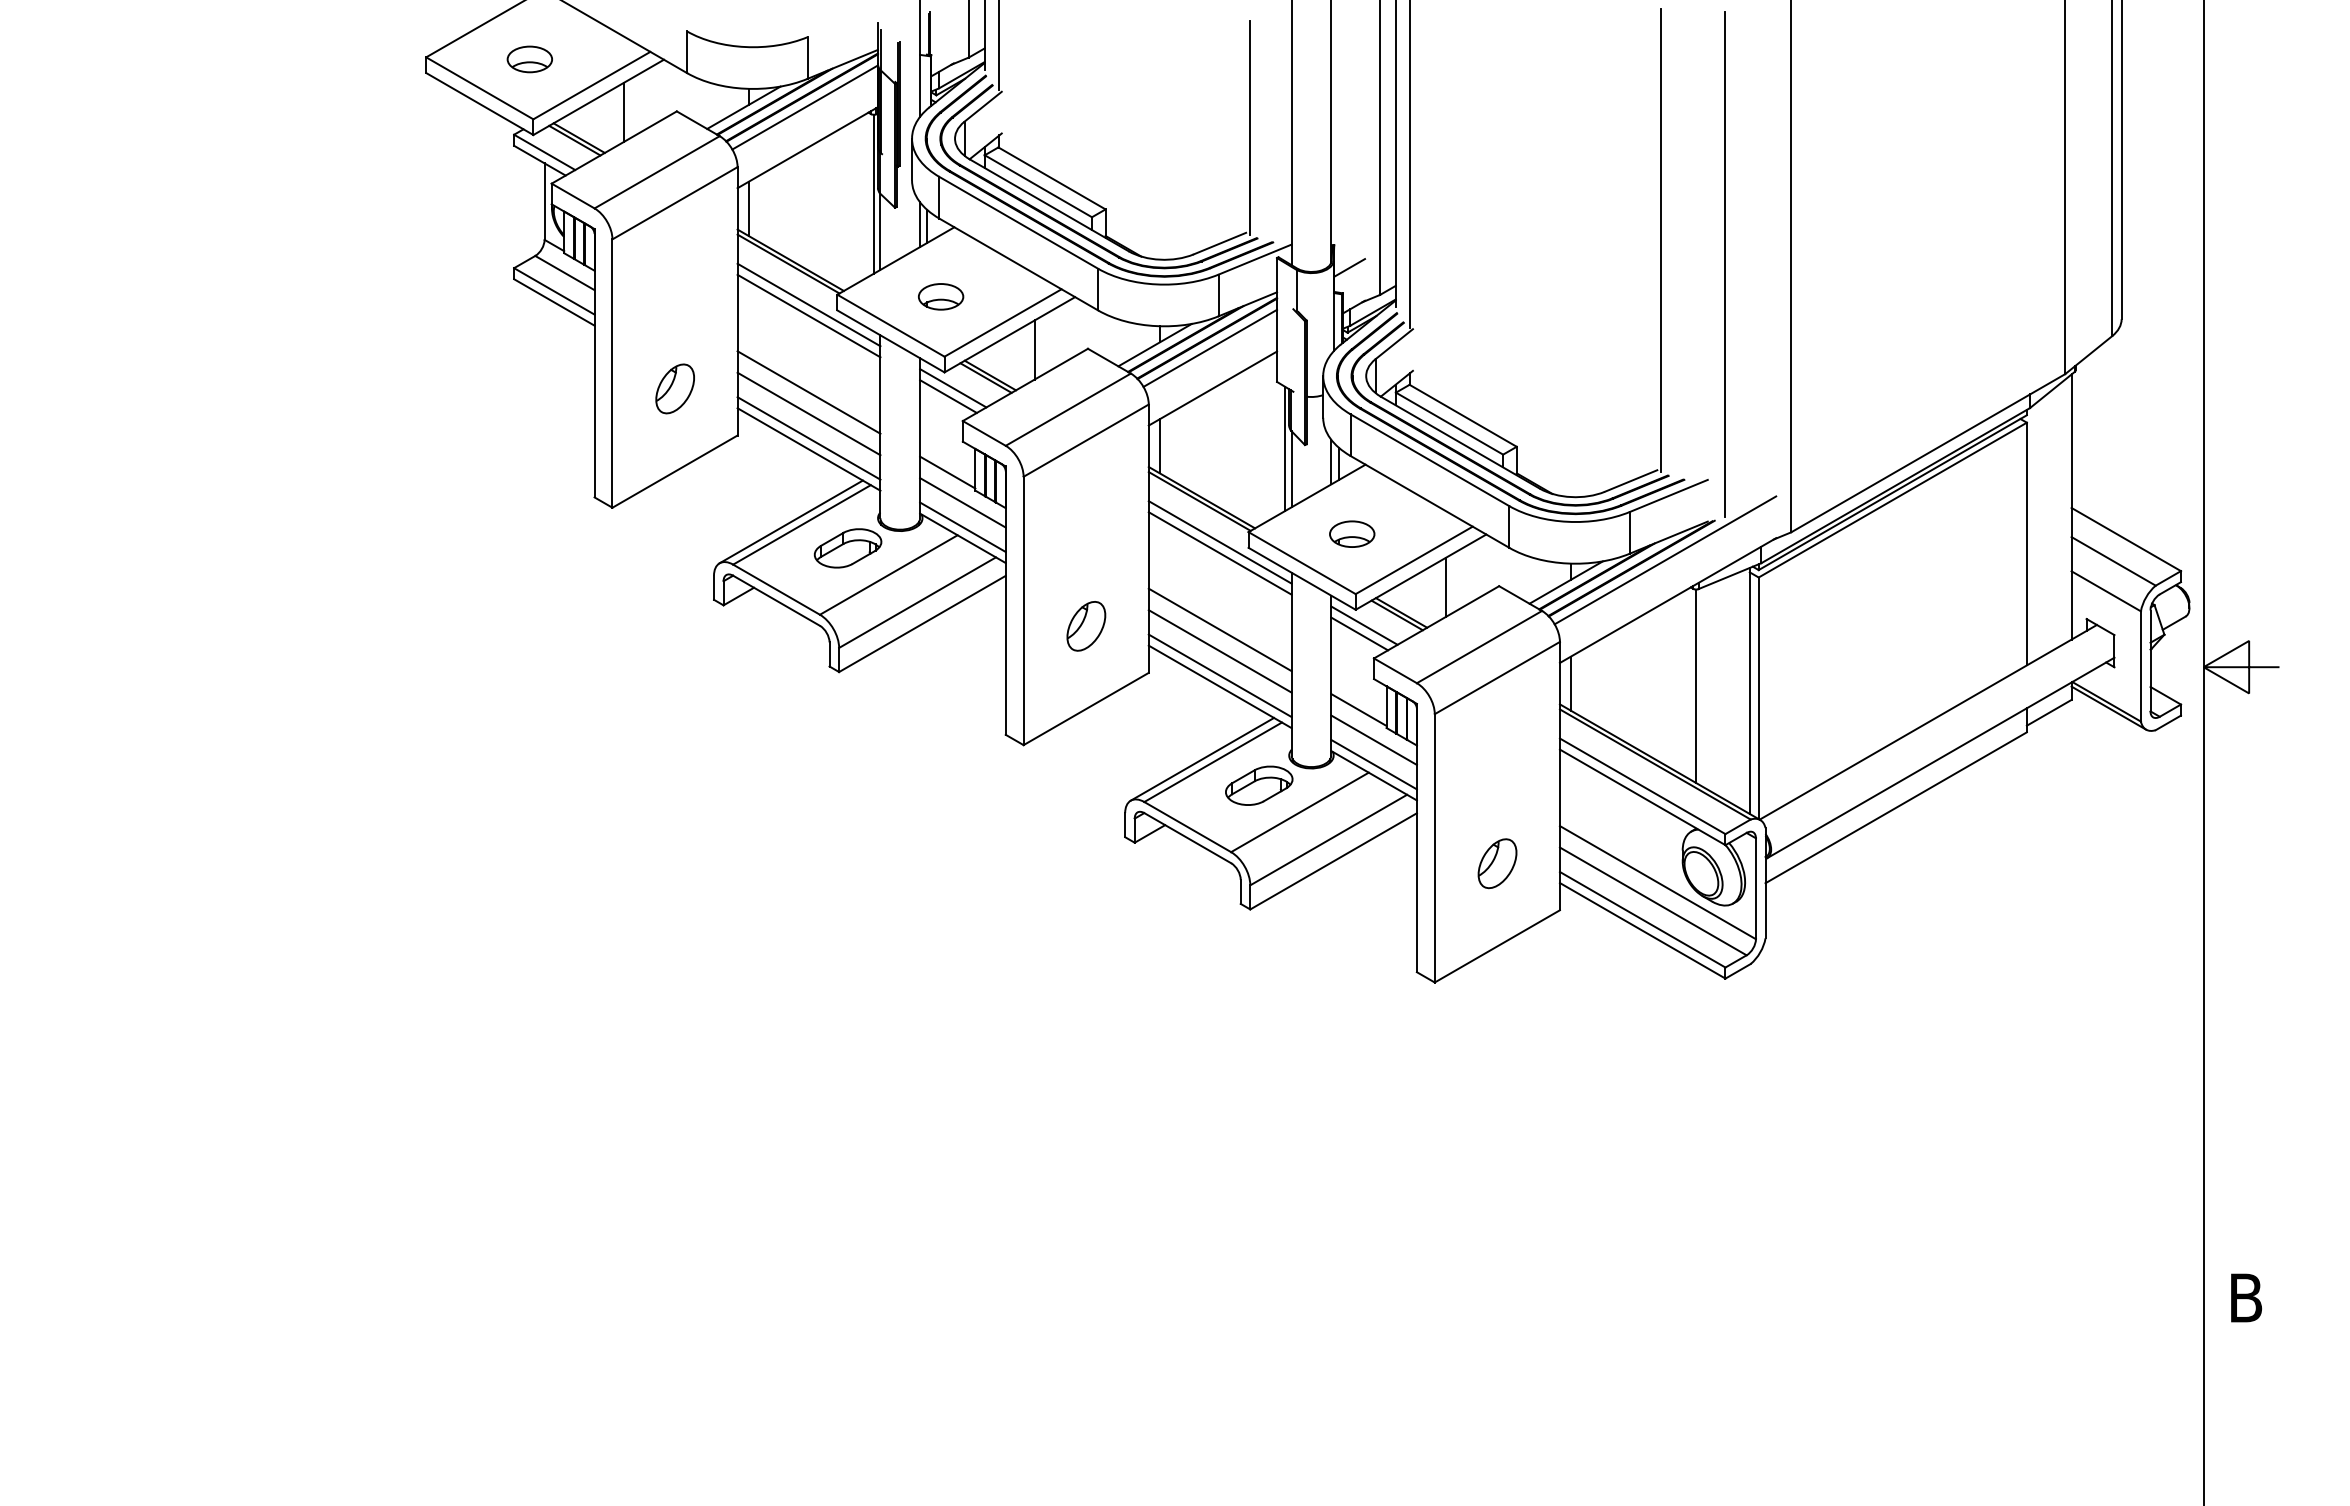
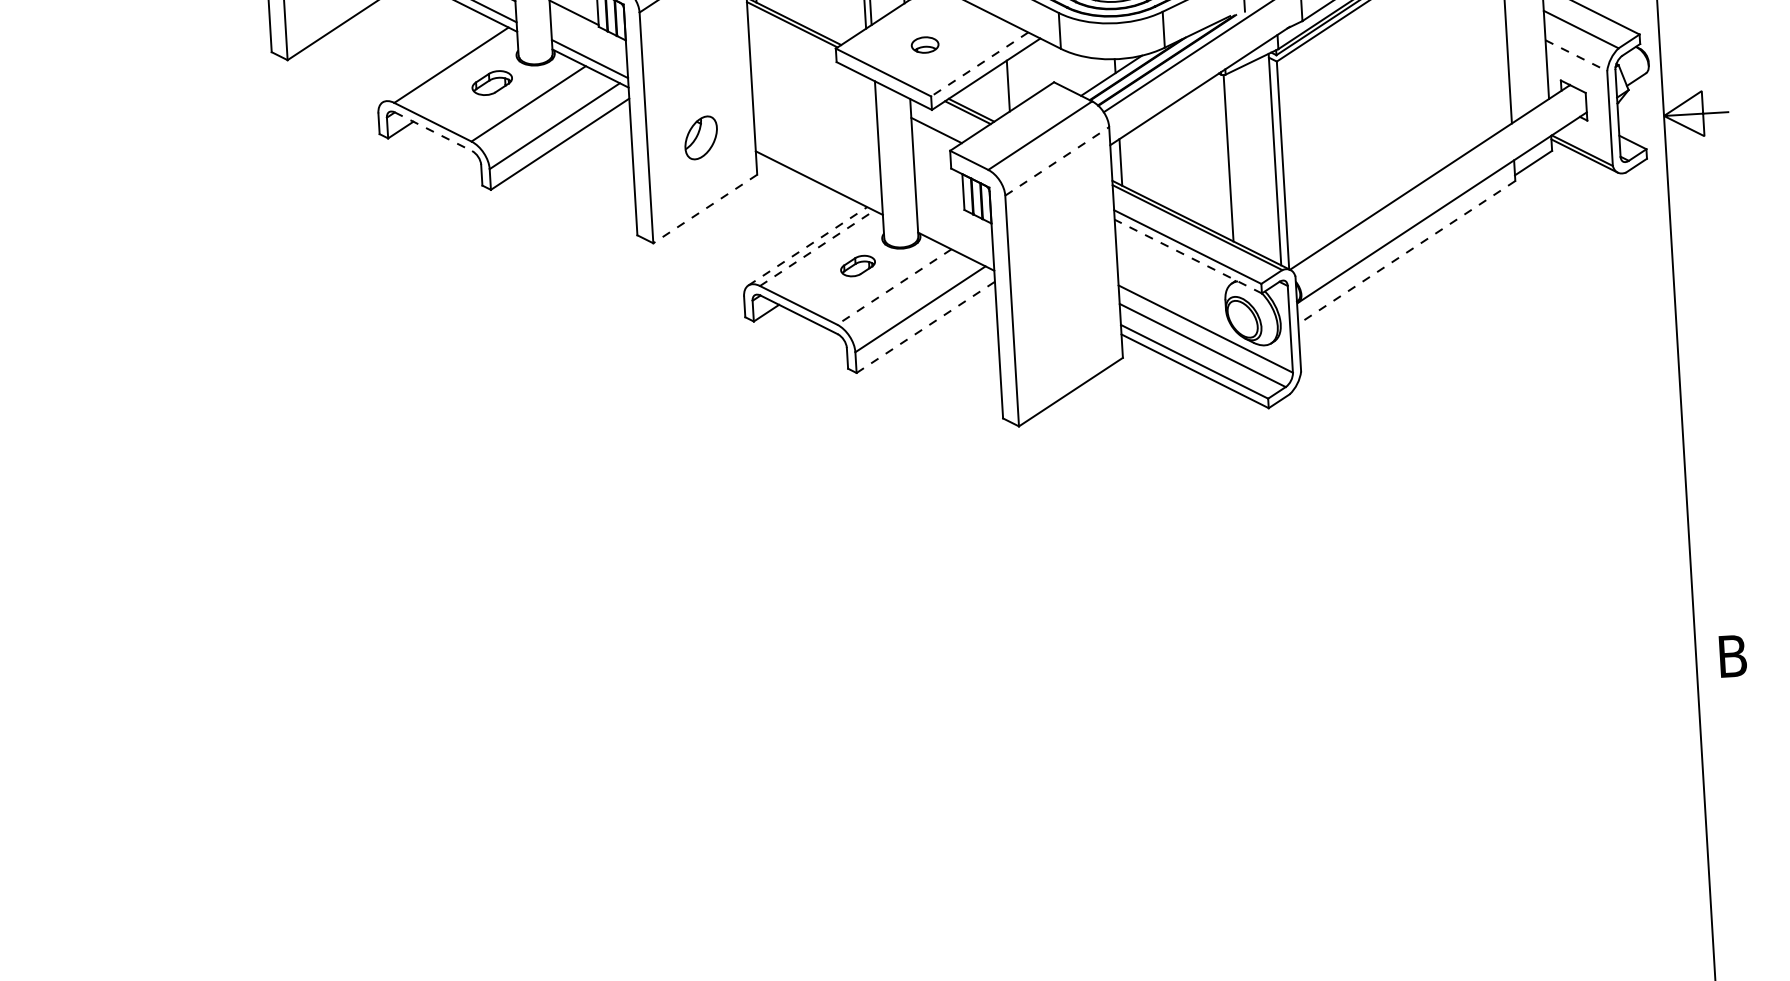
line: (962, 502) -> (588, 37), removed
line: (790, 521) -> (441, 62), removed
part: (1352, 533) -> (925, 44), size x0.7
line: (1219, 542) -> (811, 59), removed
part: (847, 548) -> (491, 83), size x0.7
line: (1219, 553) -> (811, 68), removed
line: (1414, 560) -> (979, 64), solid -> dashed
line: (2106, 591) -> (1576, 55), solid -> dashed
line: (777, 601) -> (434, 132), solid -> dashed
line: (1364, 625) -> (940, 122), removed
line: (1219, 629) -> (815, 133), removed
line: (1219, 651) -> (816, 152), removed
line: (1219, 675) -> (818, 173), removed
line: (1497, 677) -> (1057, 160), solid -> dashed
line: (1085, 709) -> (704, 209), solid -> dashed
line: (1358, 709) -> (939, 195), removed
line: (1373, 739) -> (953, 220), removed
line: (1202, 759) -> (807, 246), solid -> dashed
line: (1213, 762) -> (817, 248), solid -> dashed
line: (1373, 764) -> (955, 242), removed
part: (1259, 785) -> (858, 265), size x0.6
line: (1642, 797) -> (1188, 256), solid -> dashed
line: (1896, 807) -> (1407, 252), solid -> dashed
line: (1299, 812) -> (893, 287), solid -> dashed
line: (1334, 861) -> (926, 327), solid -> dashed
part: (1497, 863) -> (1066, 320), removed

